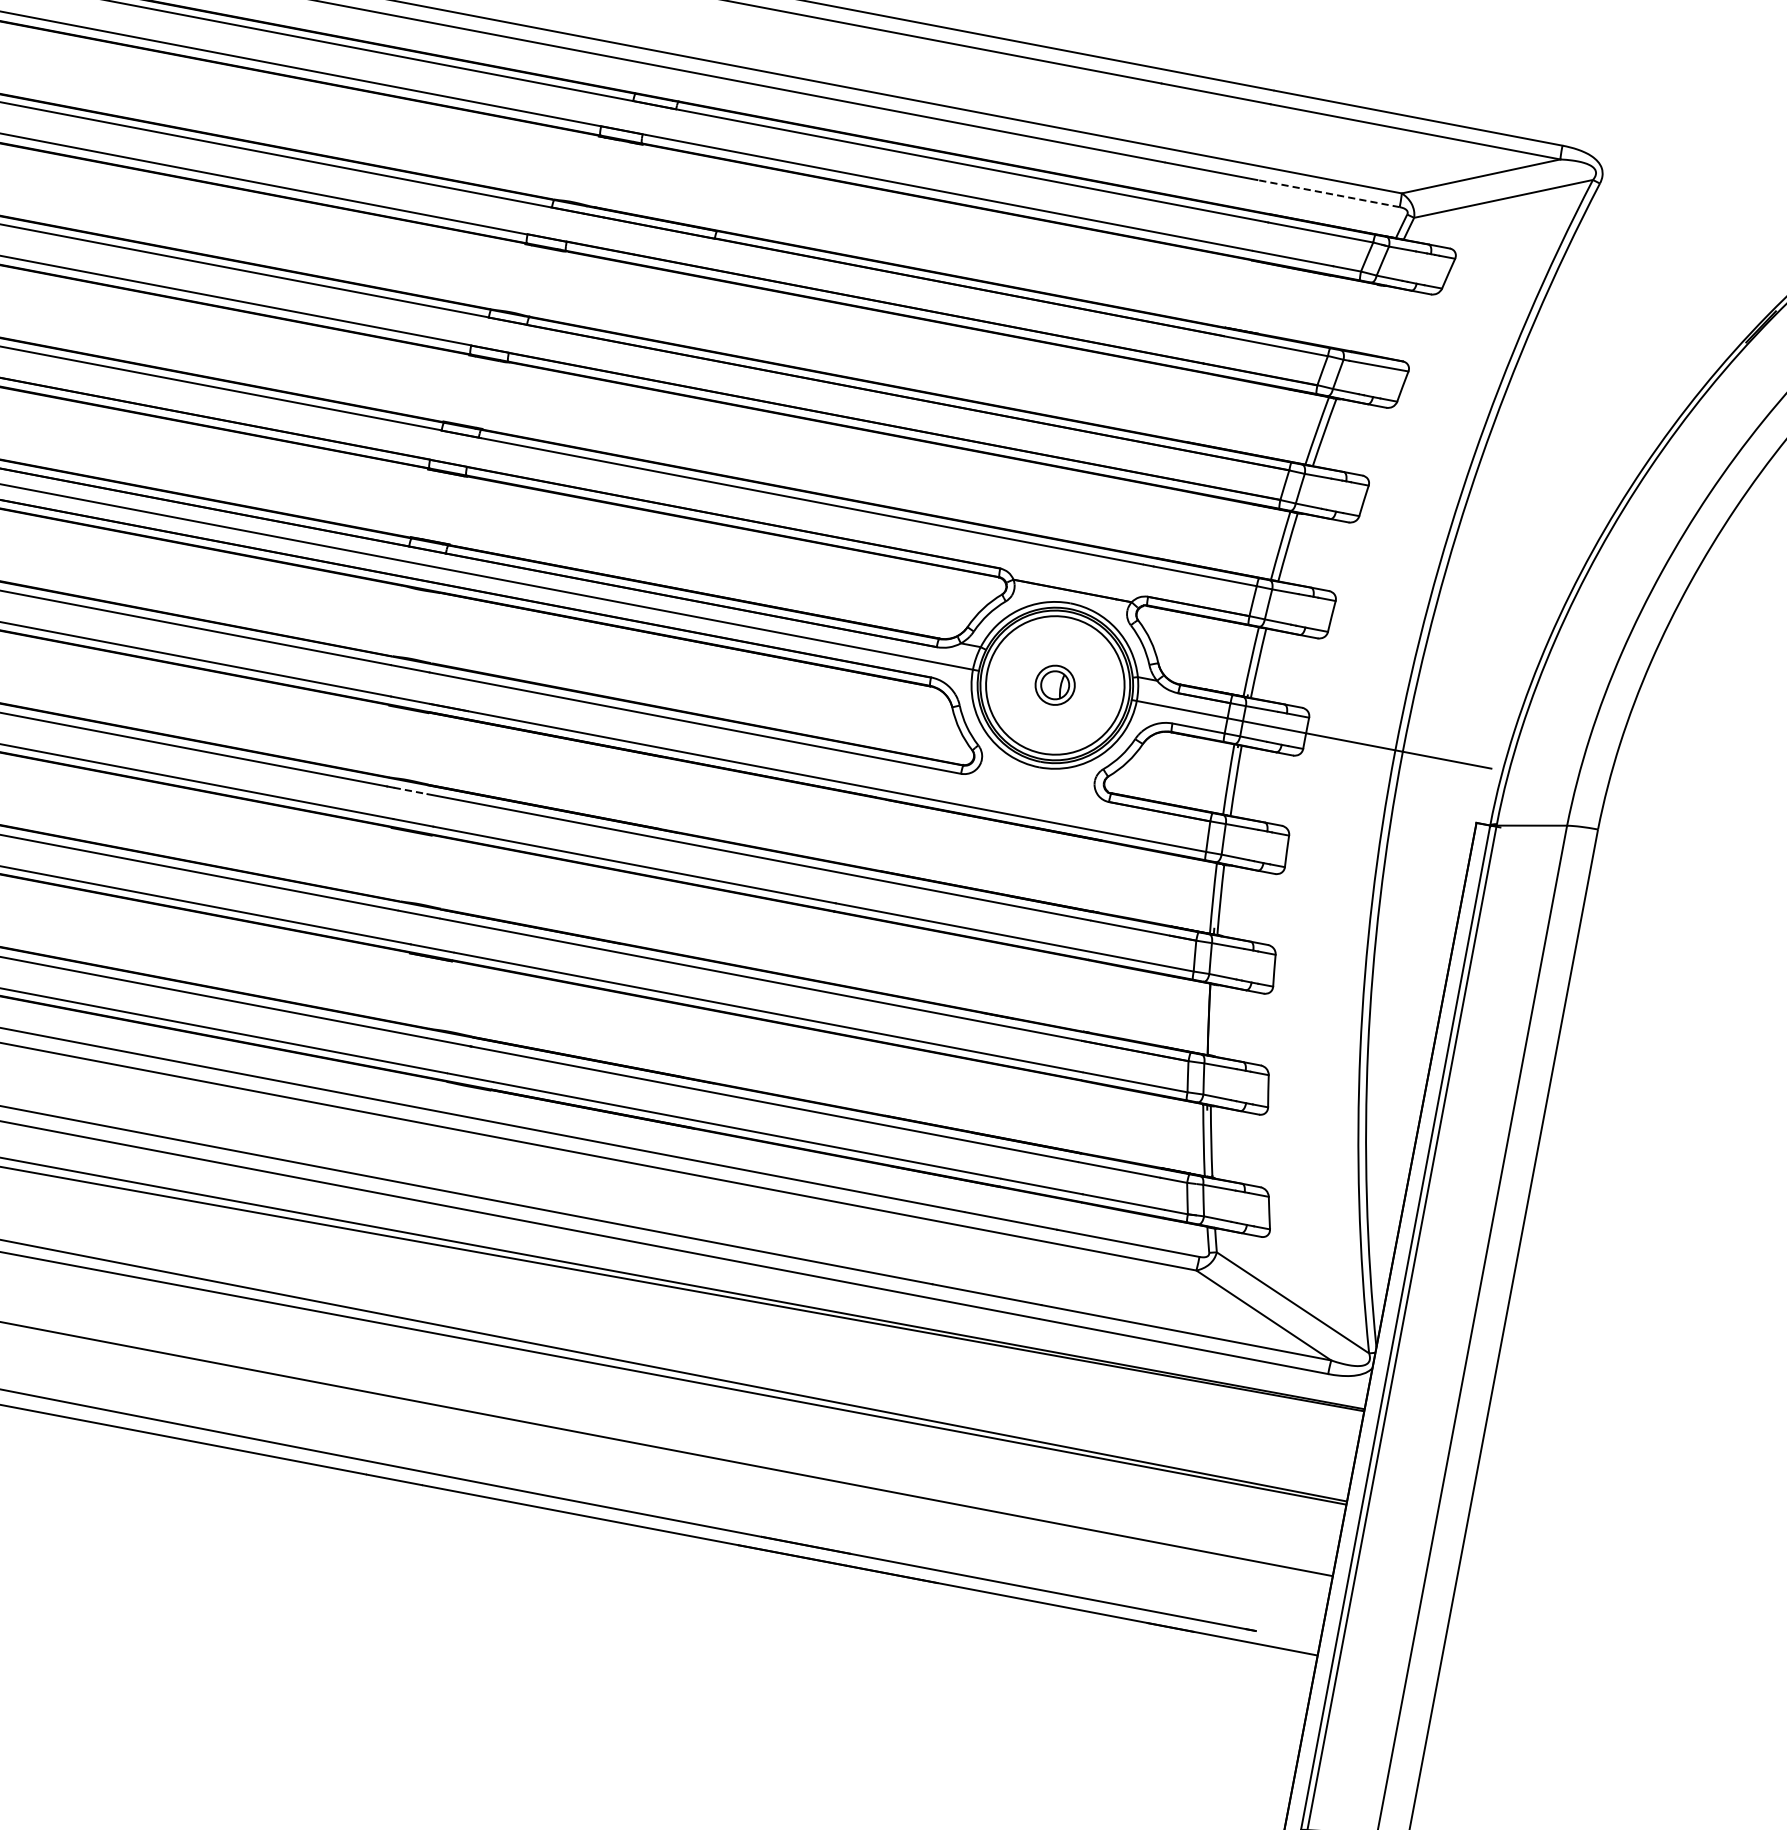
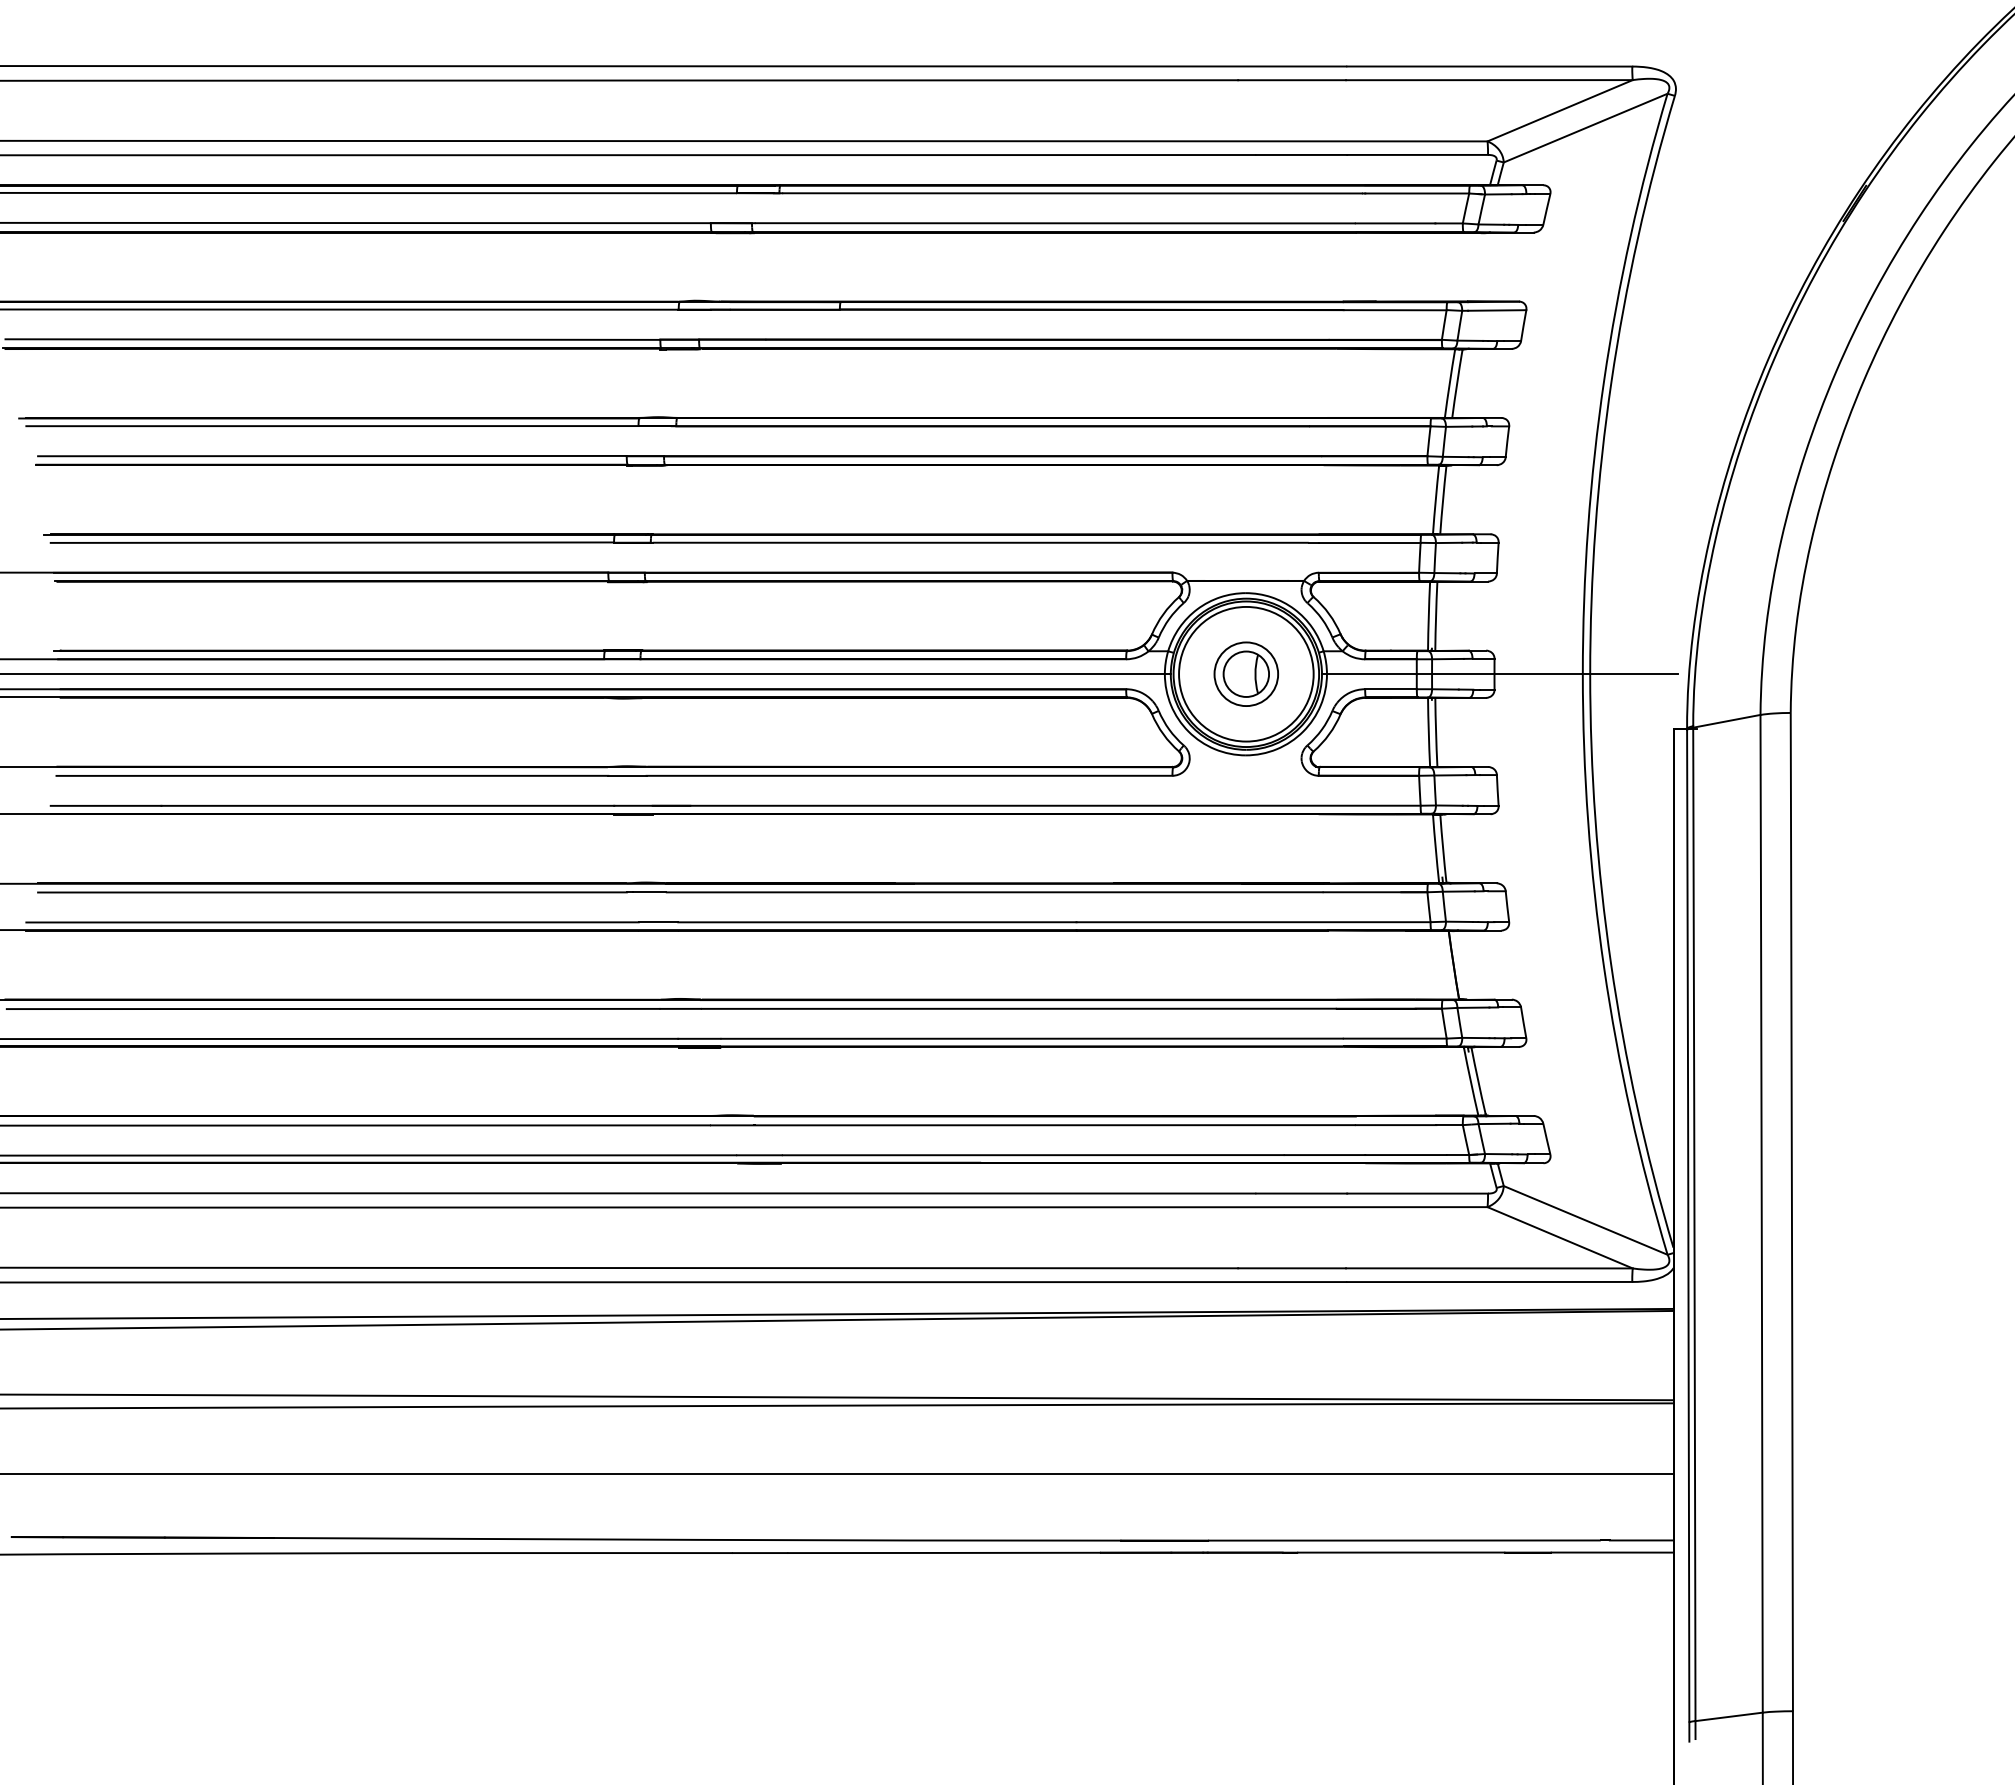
line: (1328, 193) -> (1417, 154), dashed -> solid
part: (1054, 684) -> (1245, 673), size x1.67
line: (411, 791) -> (650, 892), dashed -> solid
line: (1287, 1637) -> (1641, 1540), added

